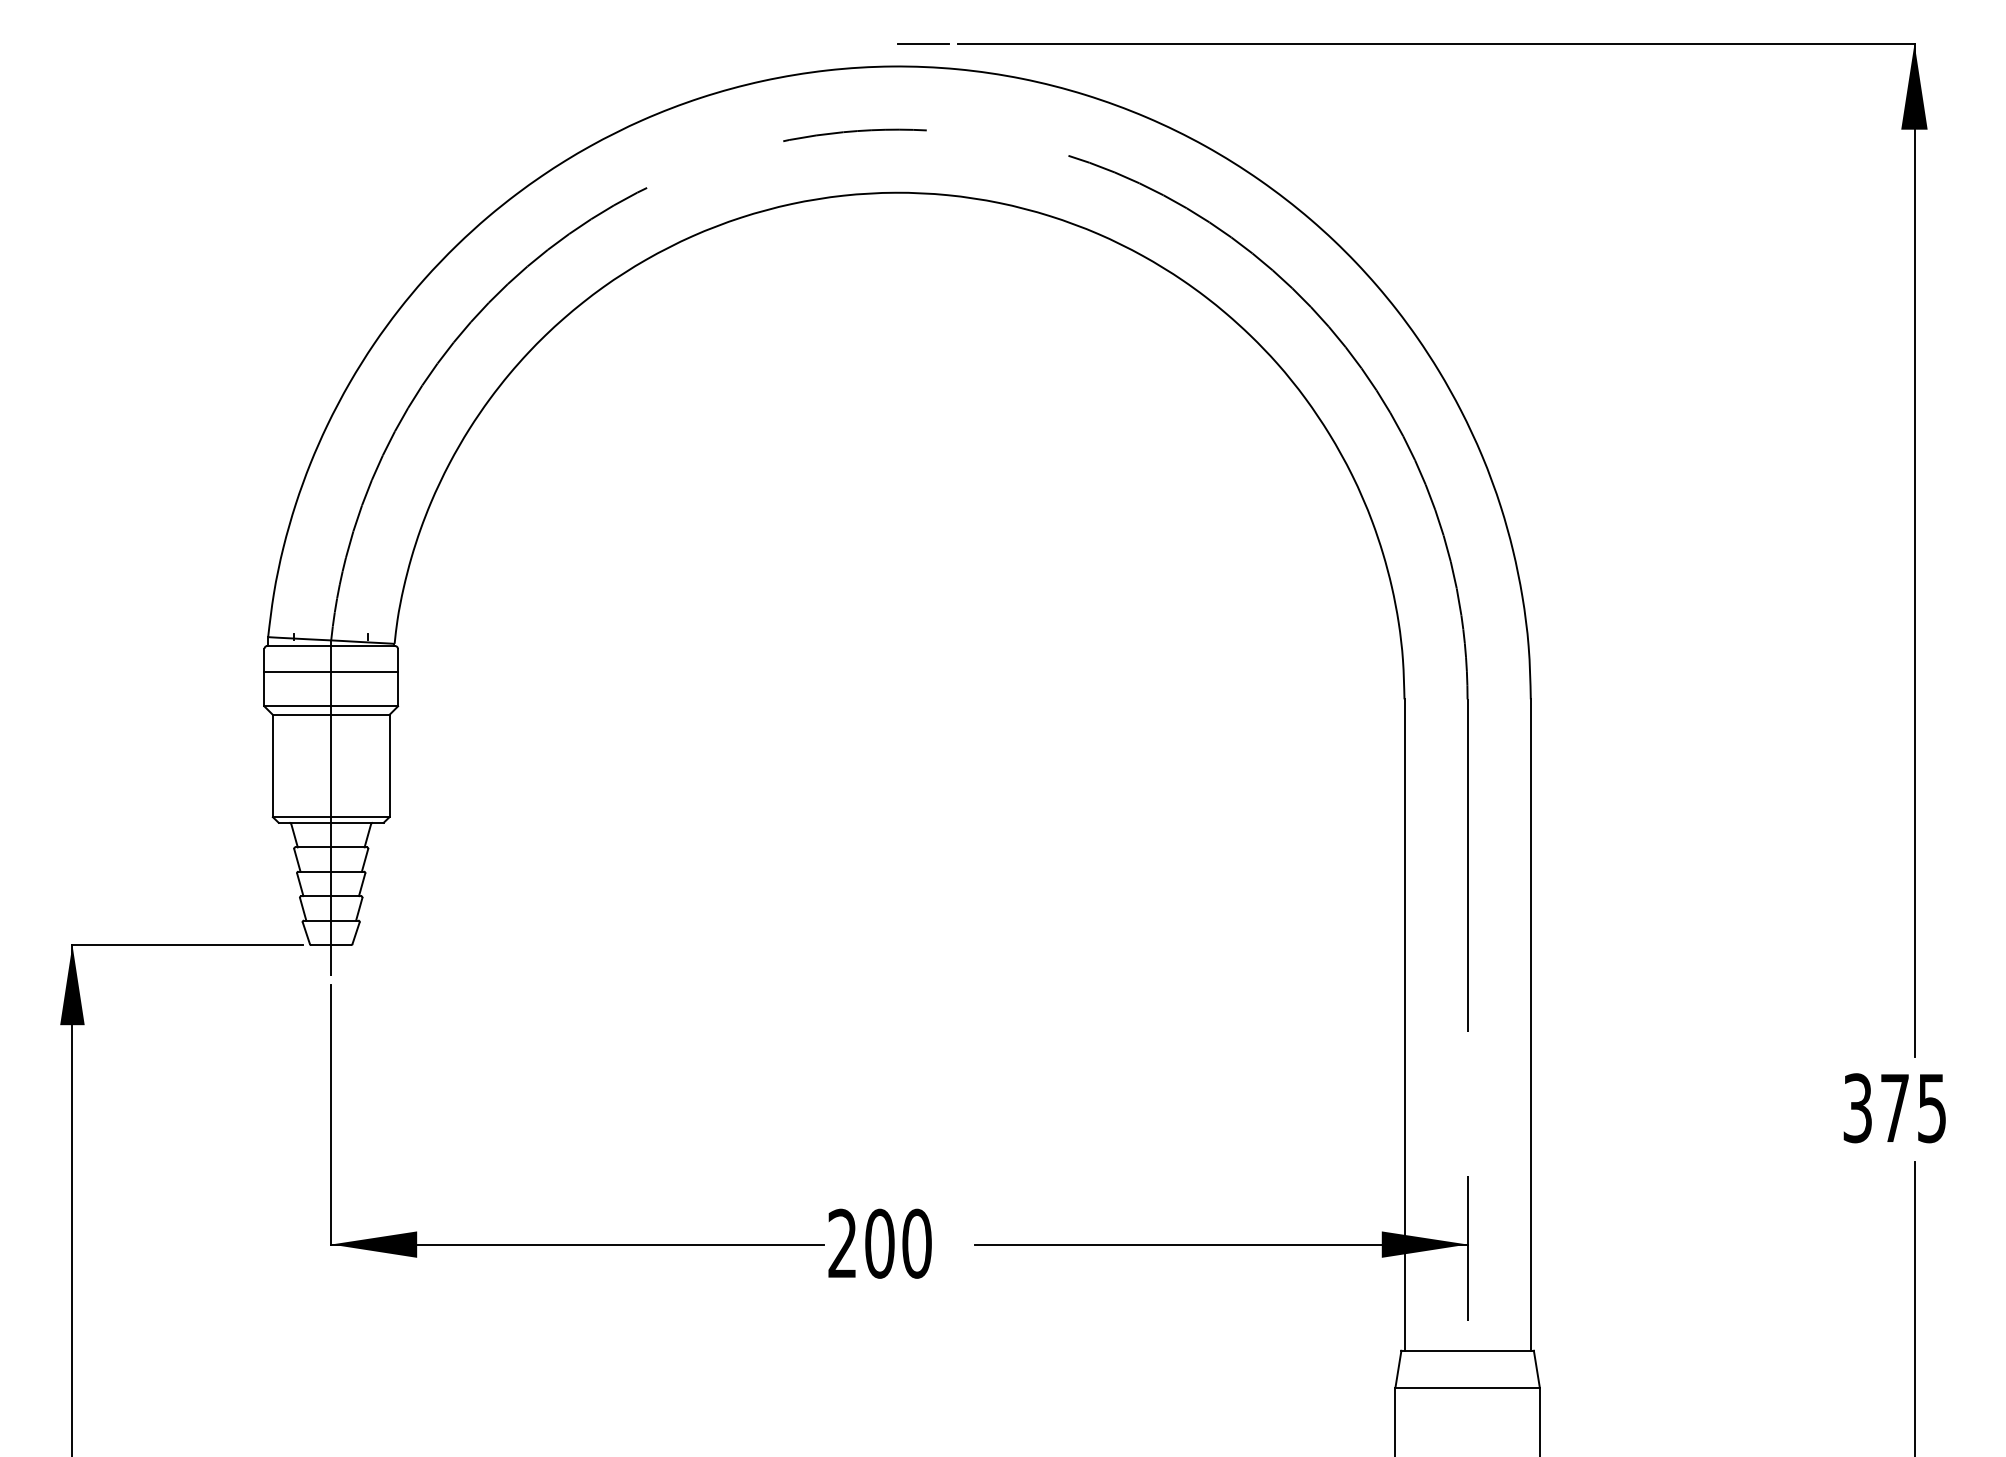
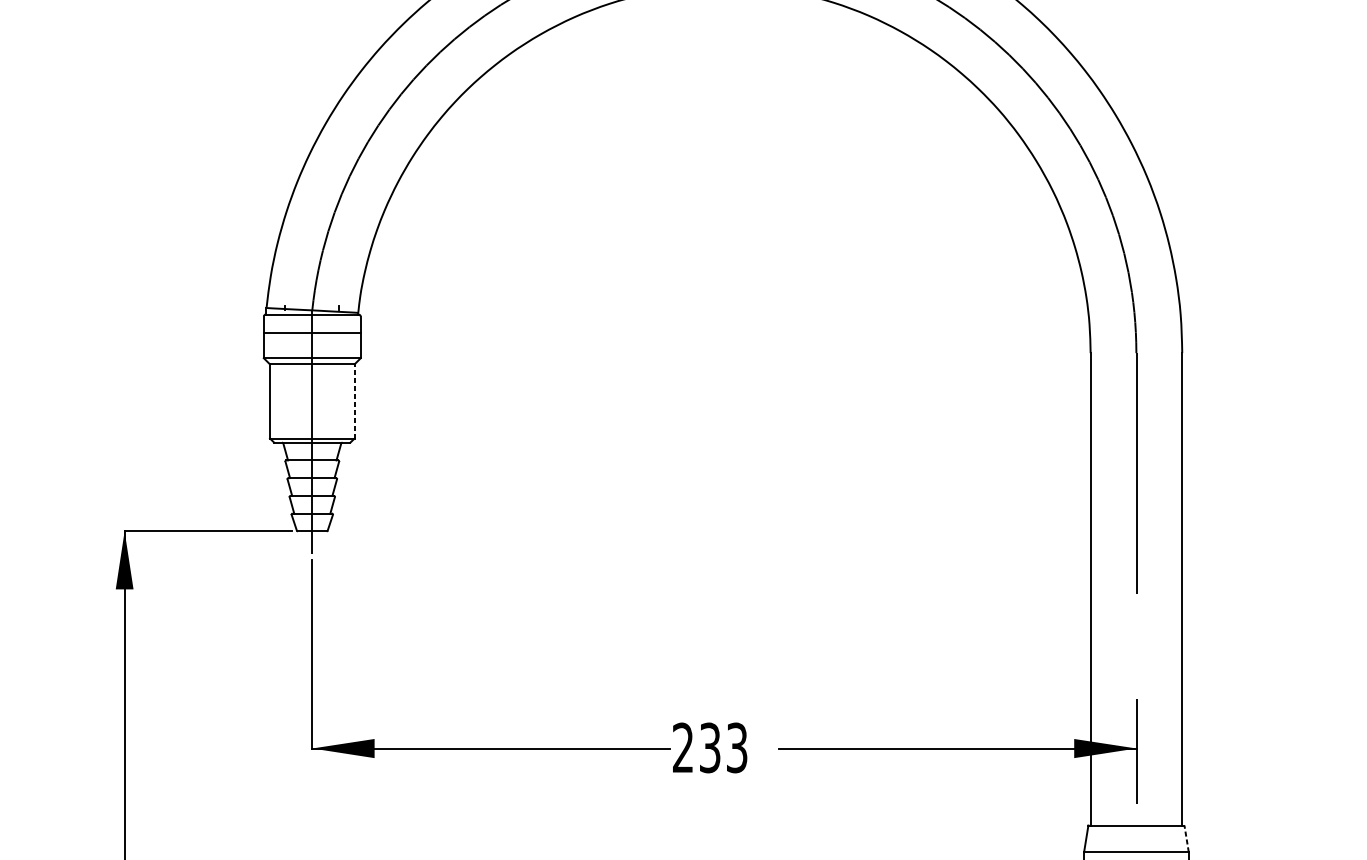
line: (389, 765) -> (354, 401), solid -> dashed
text: (898, 1243) -> (723, 747), 200 -> 233
line: (1536, 1369) -> (1186, 839), solid -> dashed

